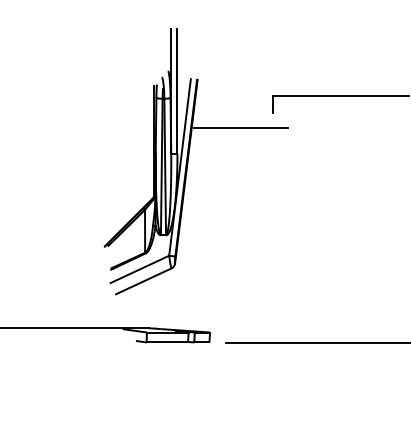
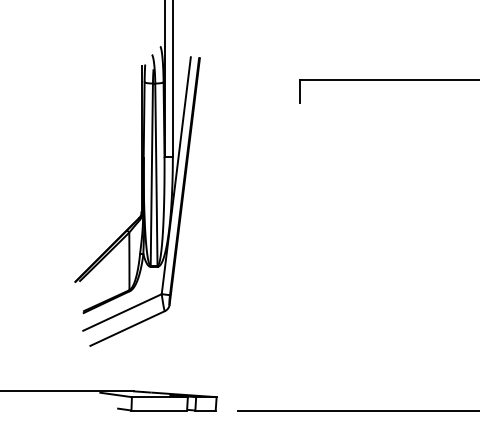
line: (240, 128) -> (257, 123), removed

